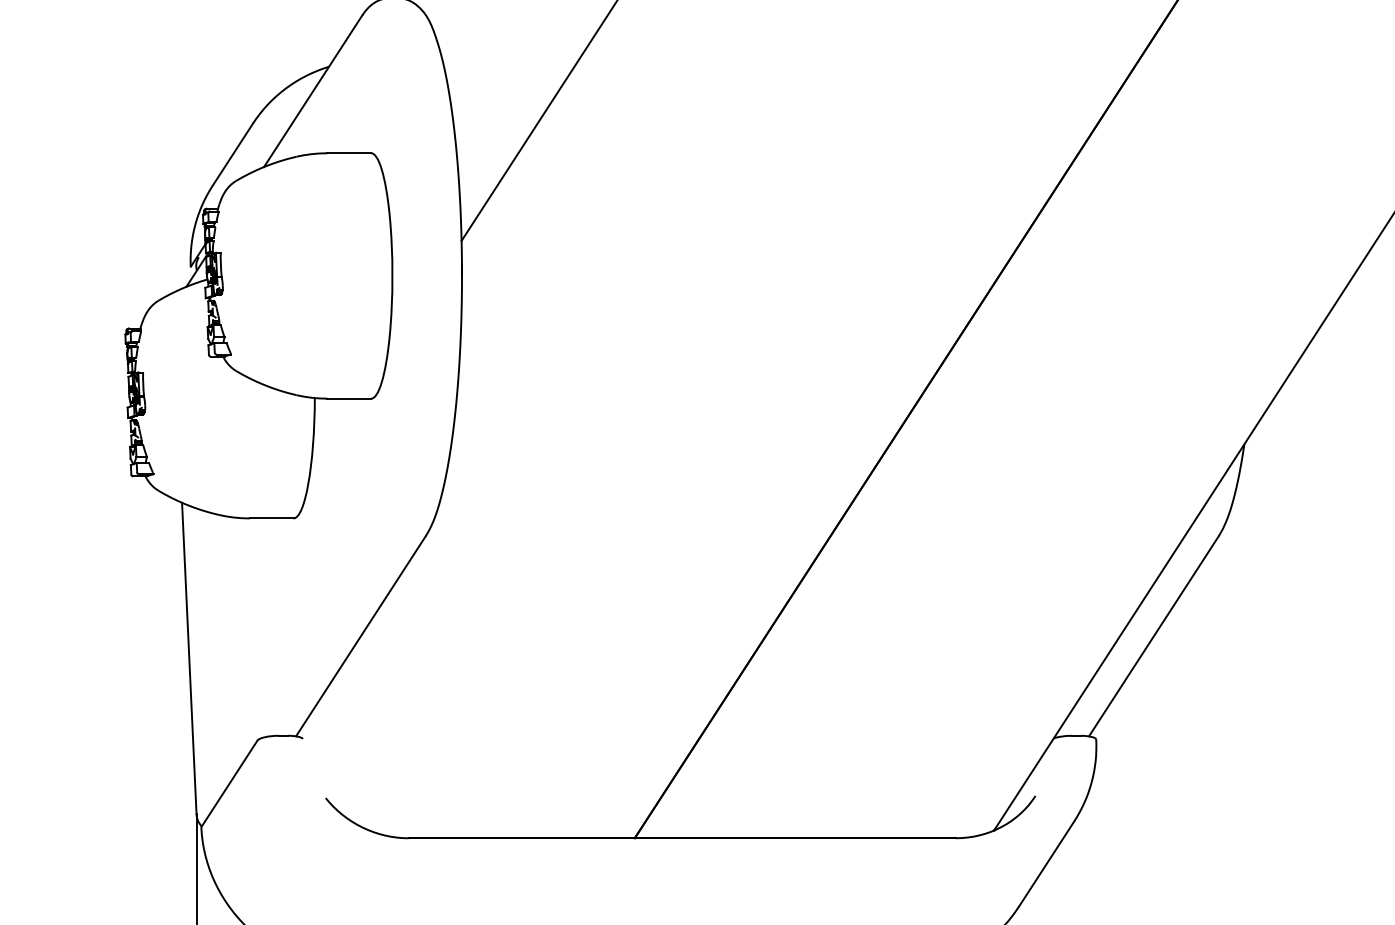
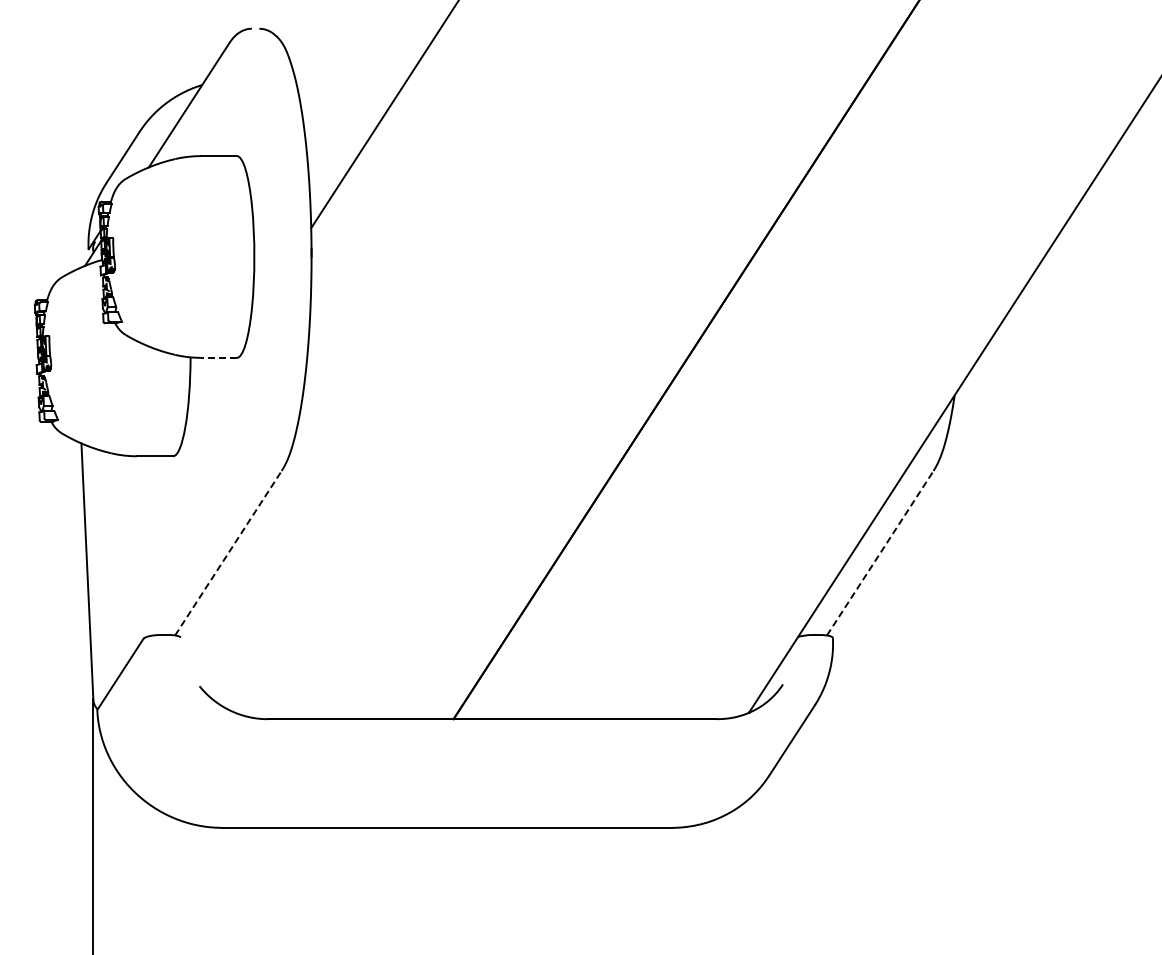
line: (348, 398) -> (218, 357), solid -> dashed
line: (360, 636) -> (228, 553), solid -> dashed
line: (1154, 636) -> (880, 553), solid -> dashed

